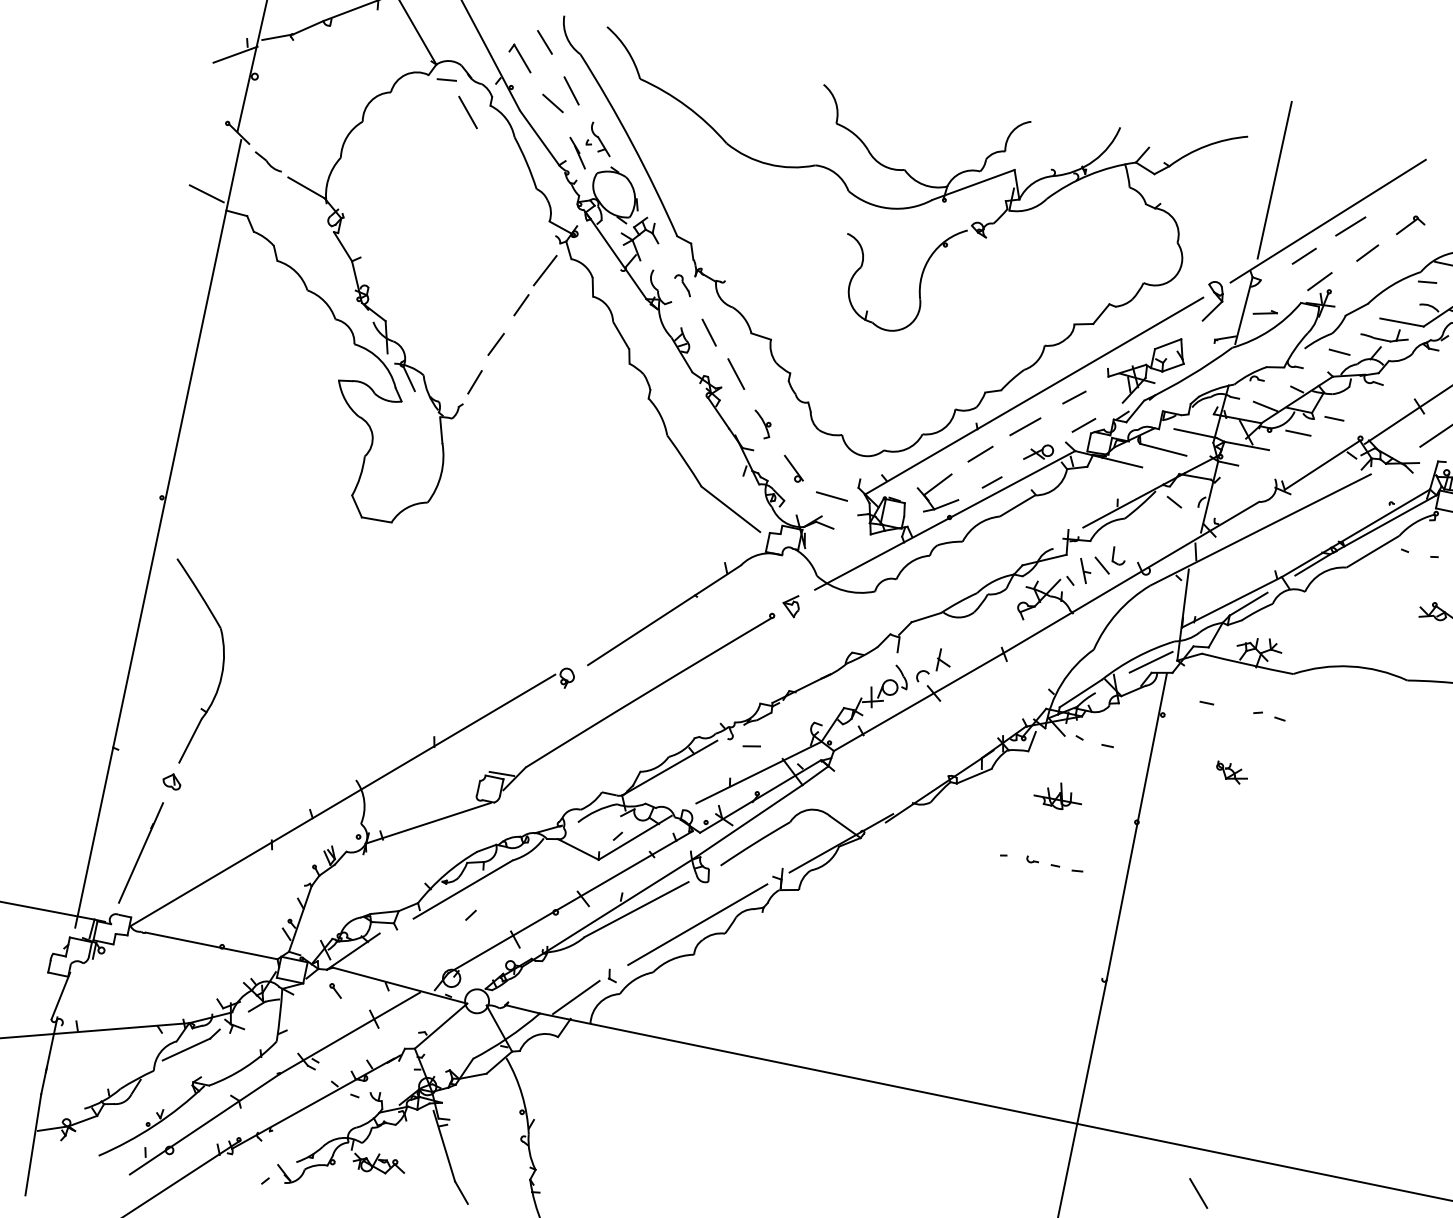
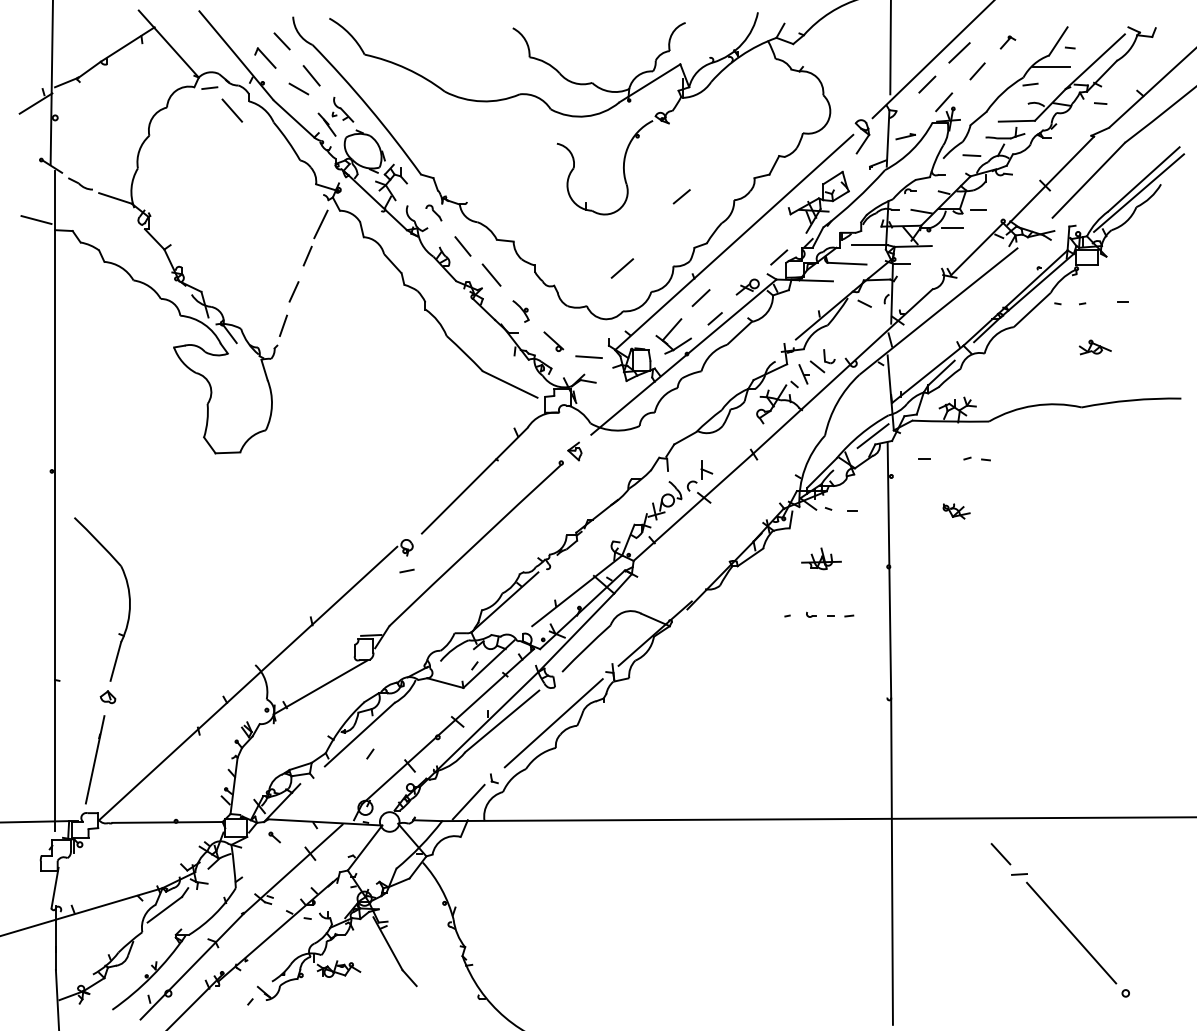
part: (1410, 226) -> (1007, 42), size x0.7
line: (1074, 397) -> (681, 196), moved
line: (1025, 426) -> (622, 268), moved
line: (751, 745) -> (406, 570), moved

